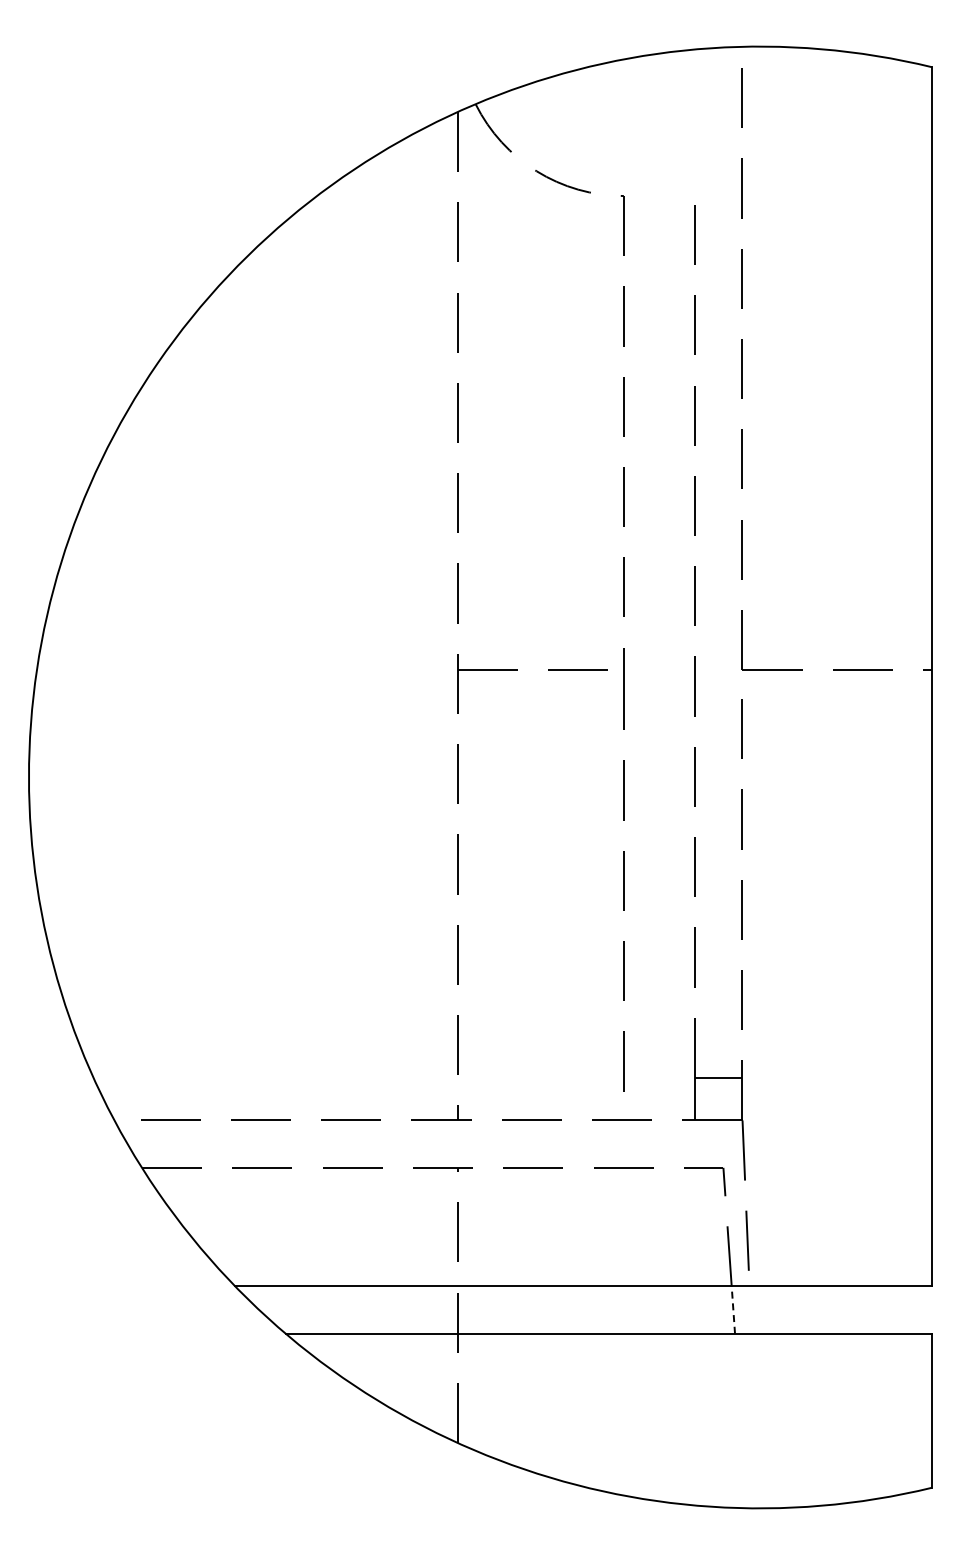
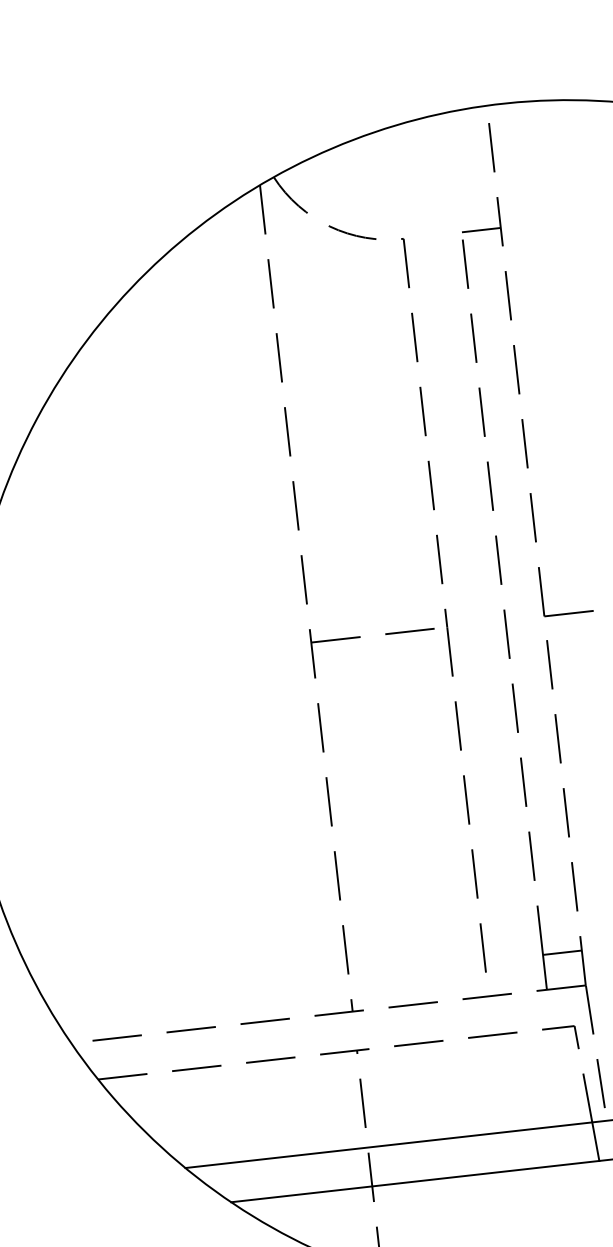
line: (718, 196) -> (481, 230), added
line: (733, 1310) -> (595, 1142), dashed -> solid

